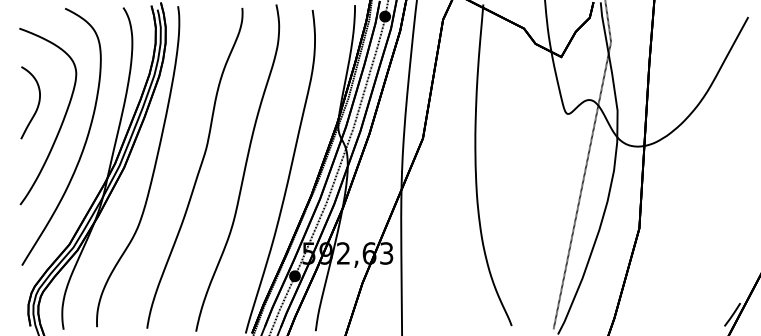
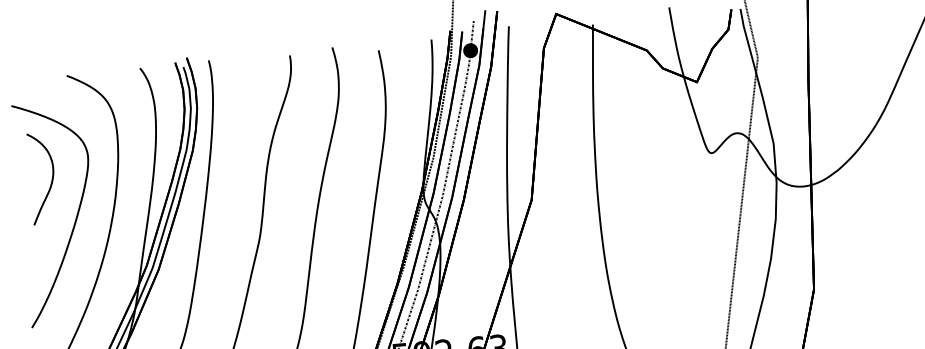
curve: (37, 104) -> (51, 179), moved

